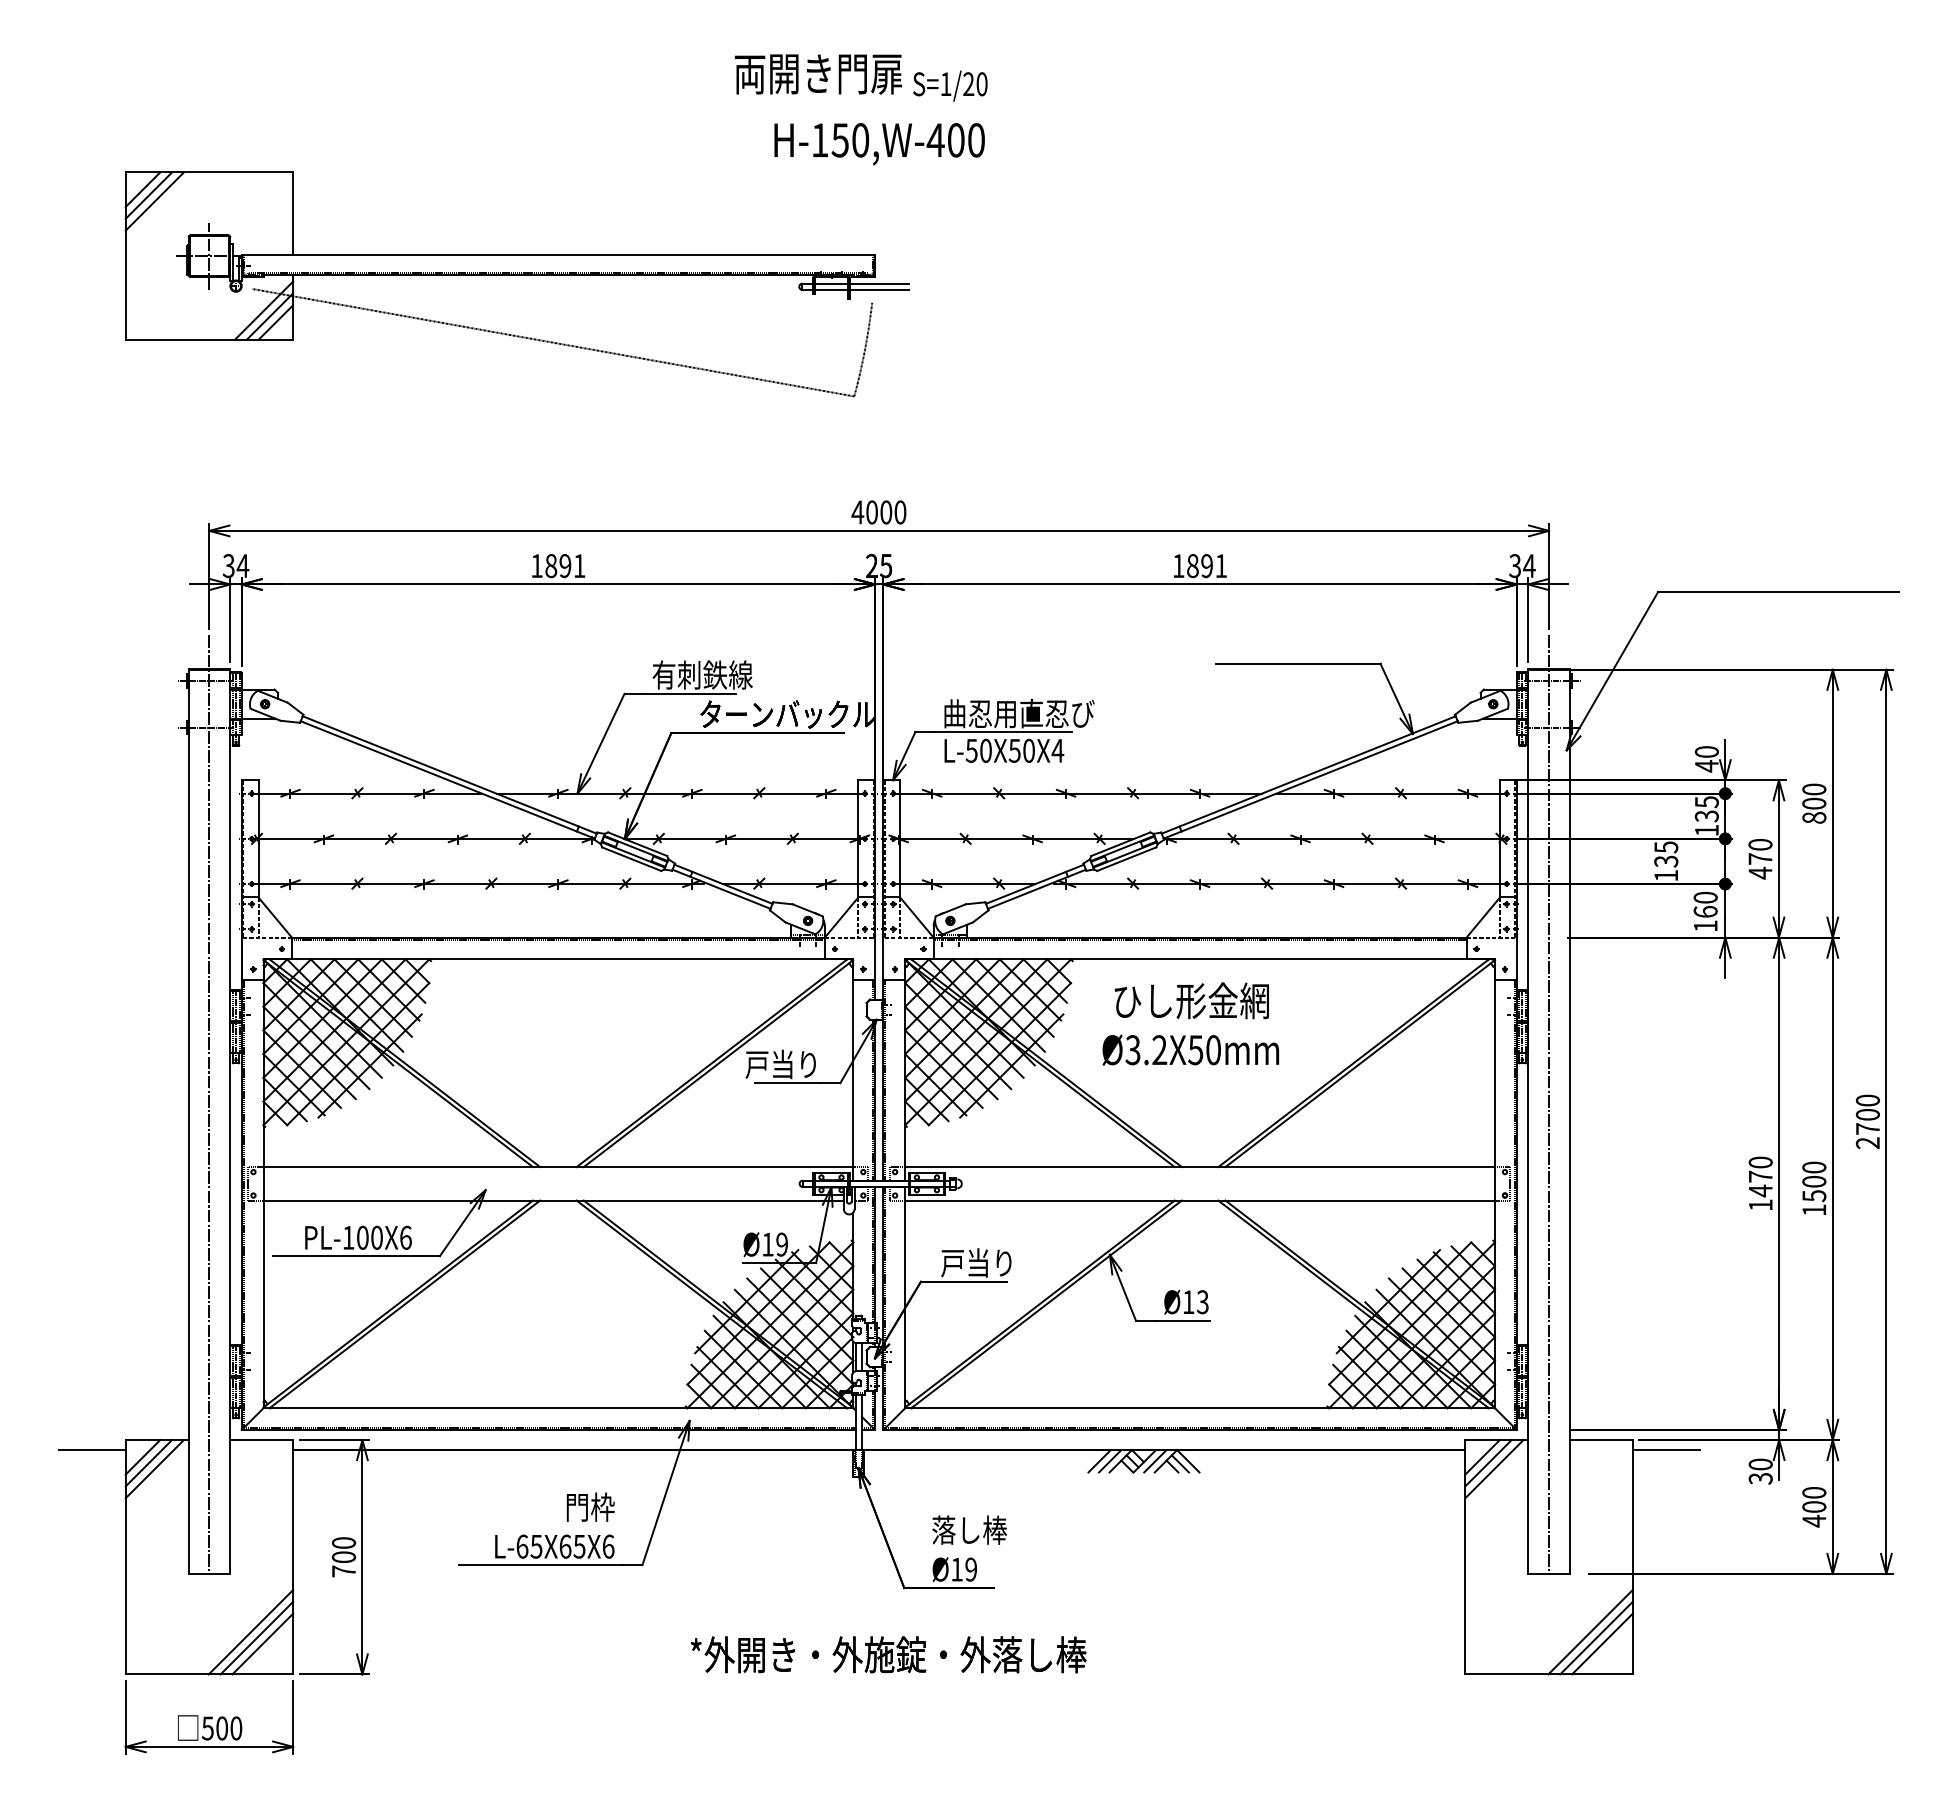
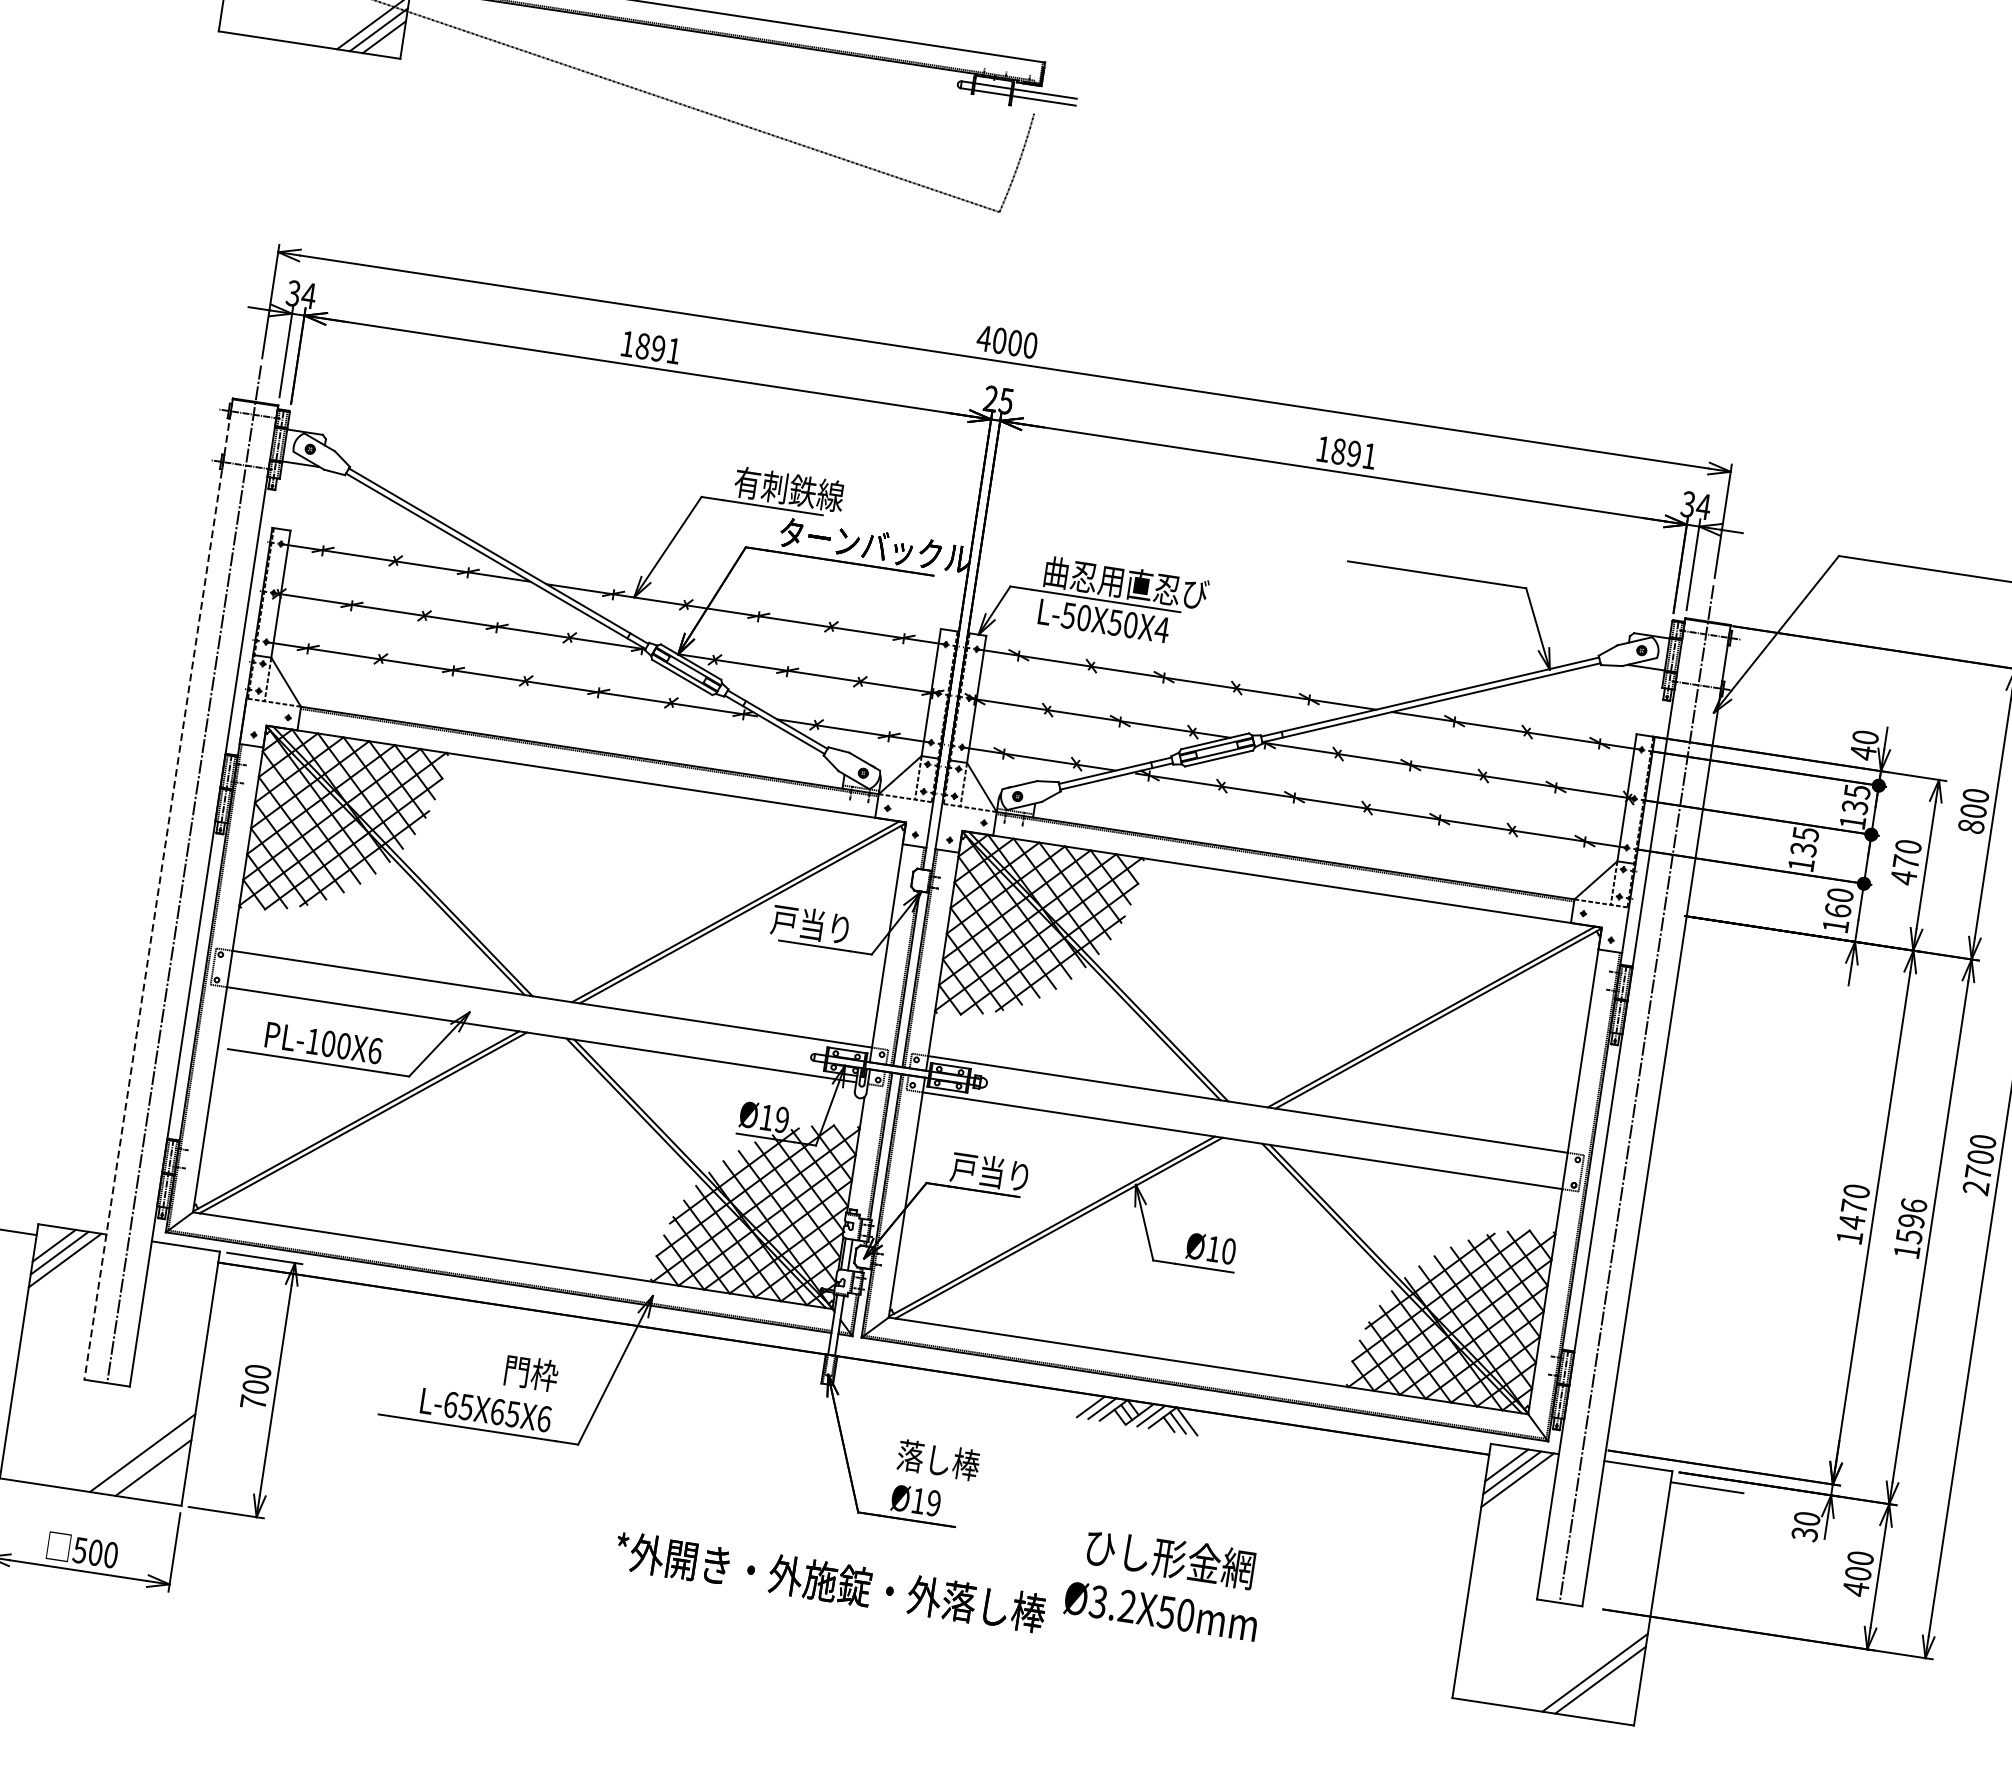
text: (1190, 1023) -> (1165, 1582), moved
line: (188, 1122) -> (158, 890), solid -> dashed
text: (1814, 1174) -> (1913, 1213), 1500 -> 1596
text: (1202, 1302) -> (1228, 1251), Ø13 -> Ø10
line: (256, 1637) -> (147, 1459), removed
line: (1602, 1643) -> (1606, 1687), removed

